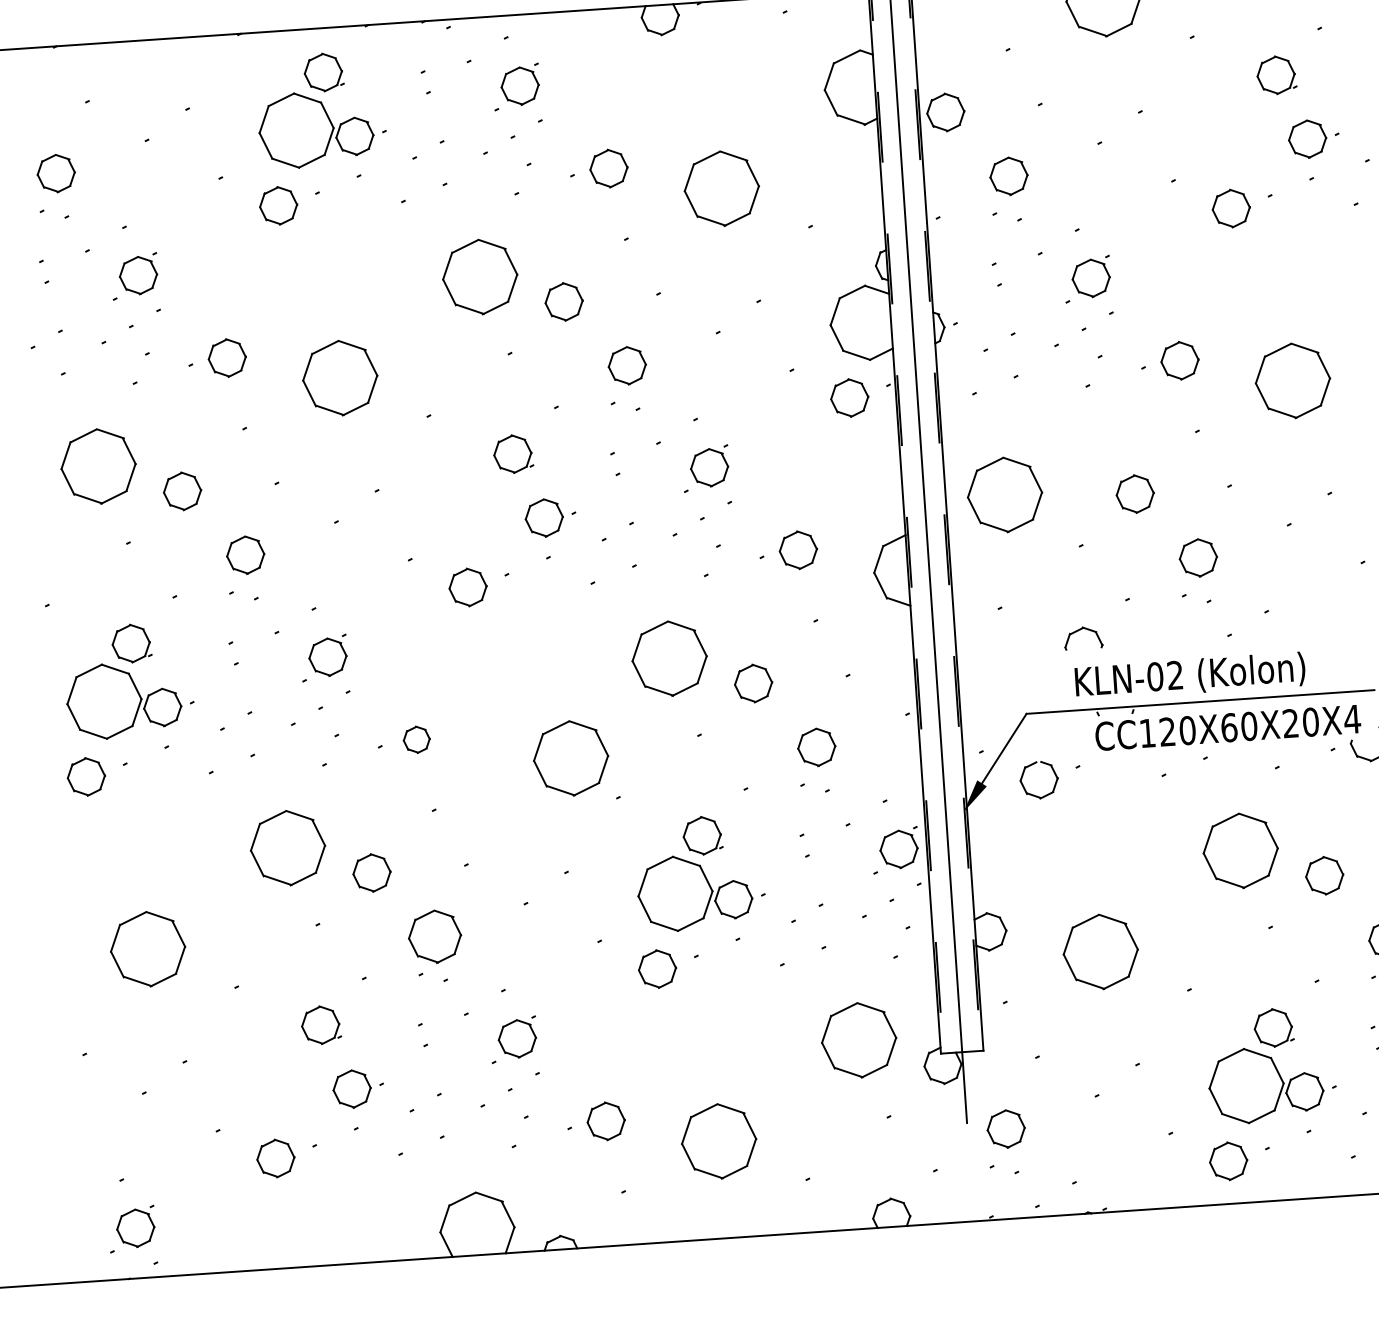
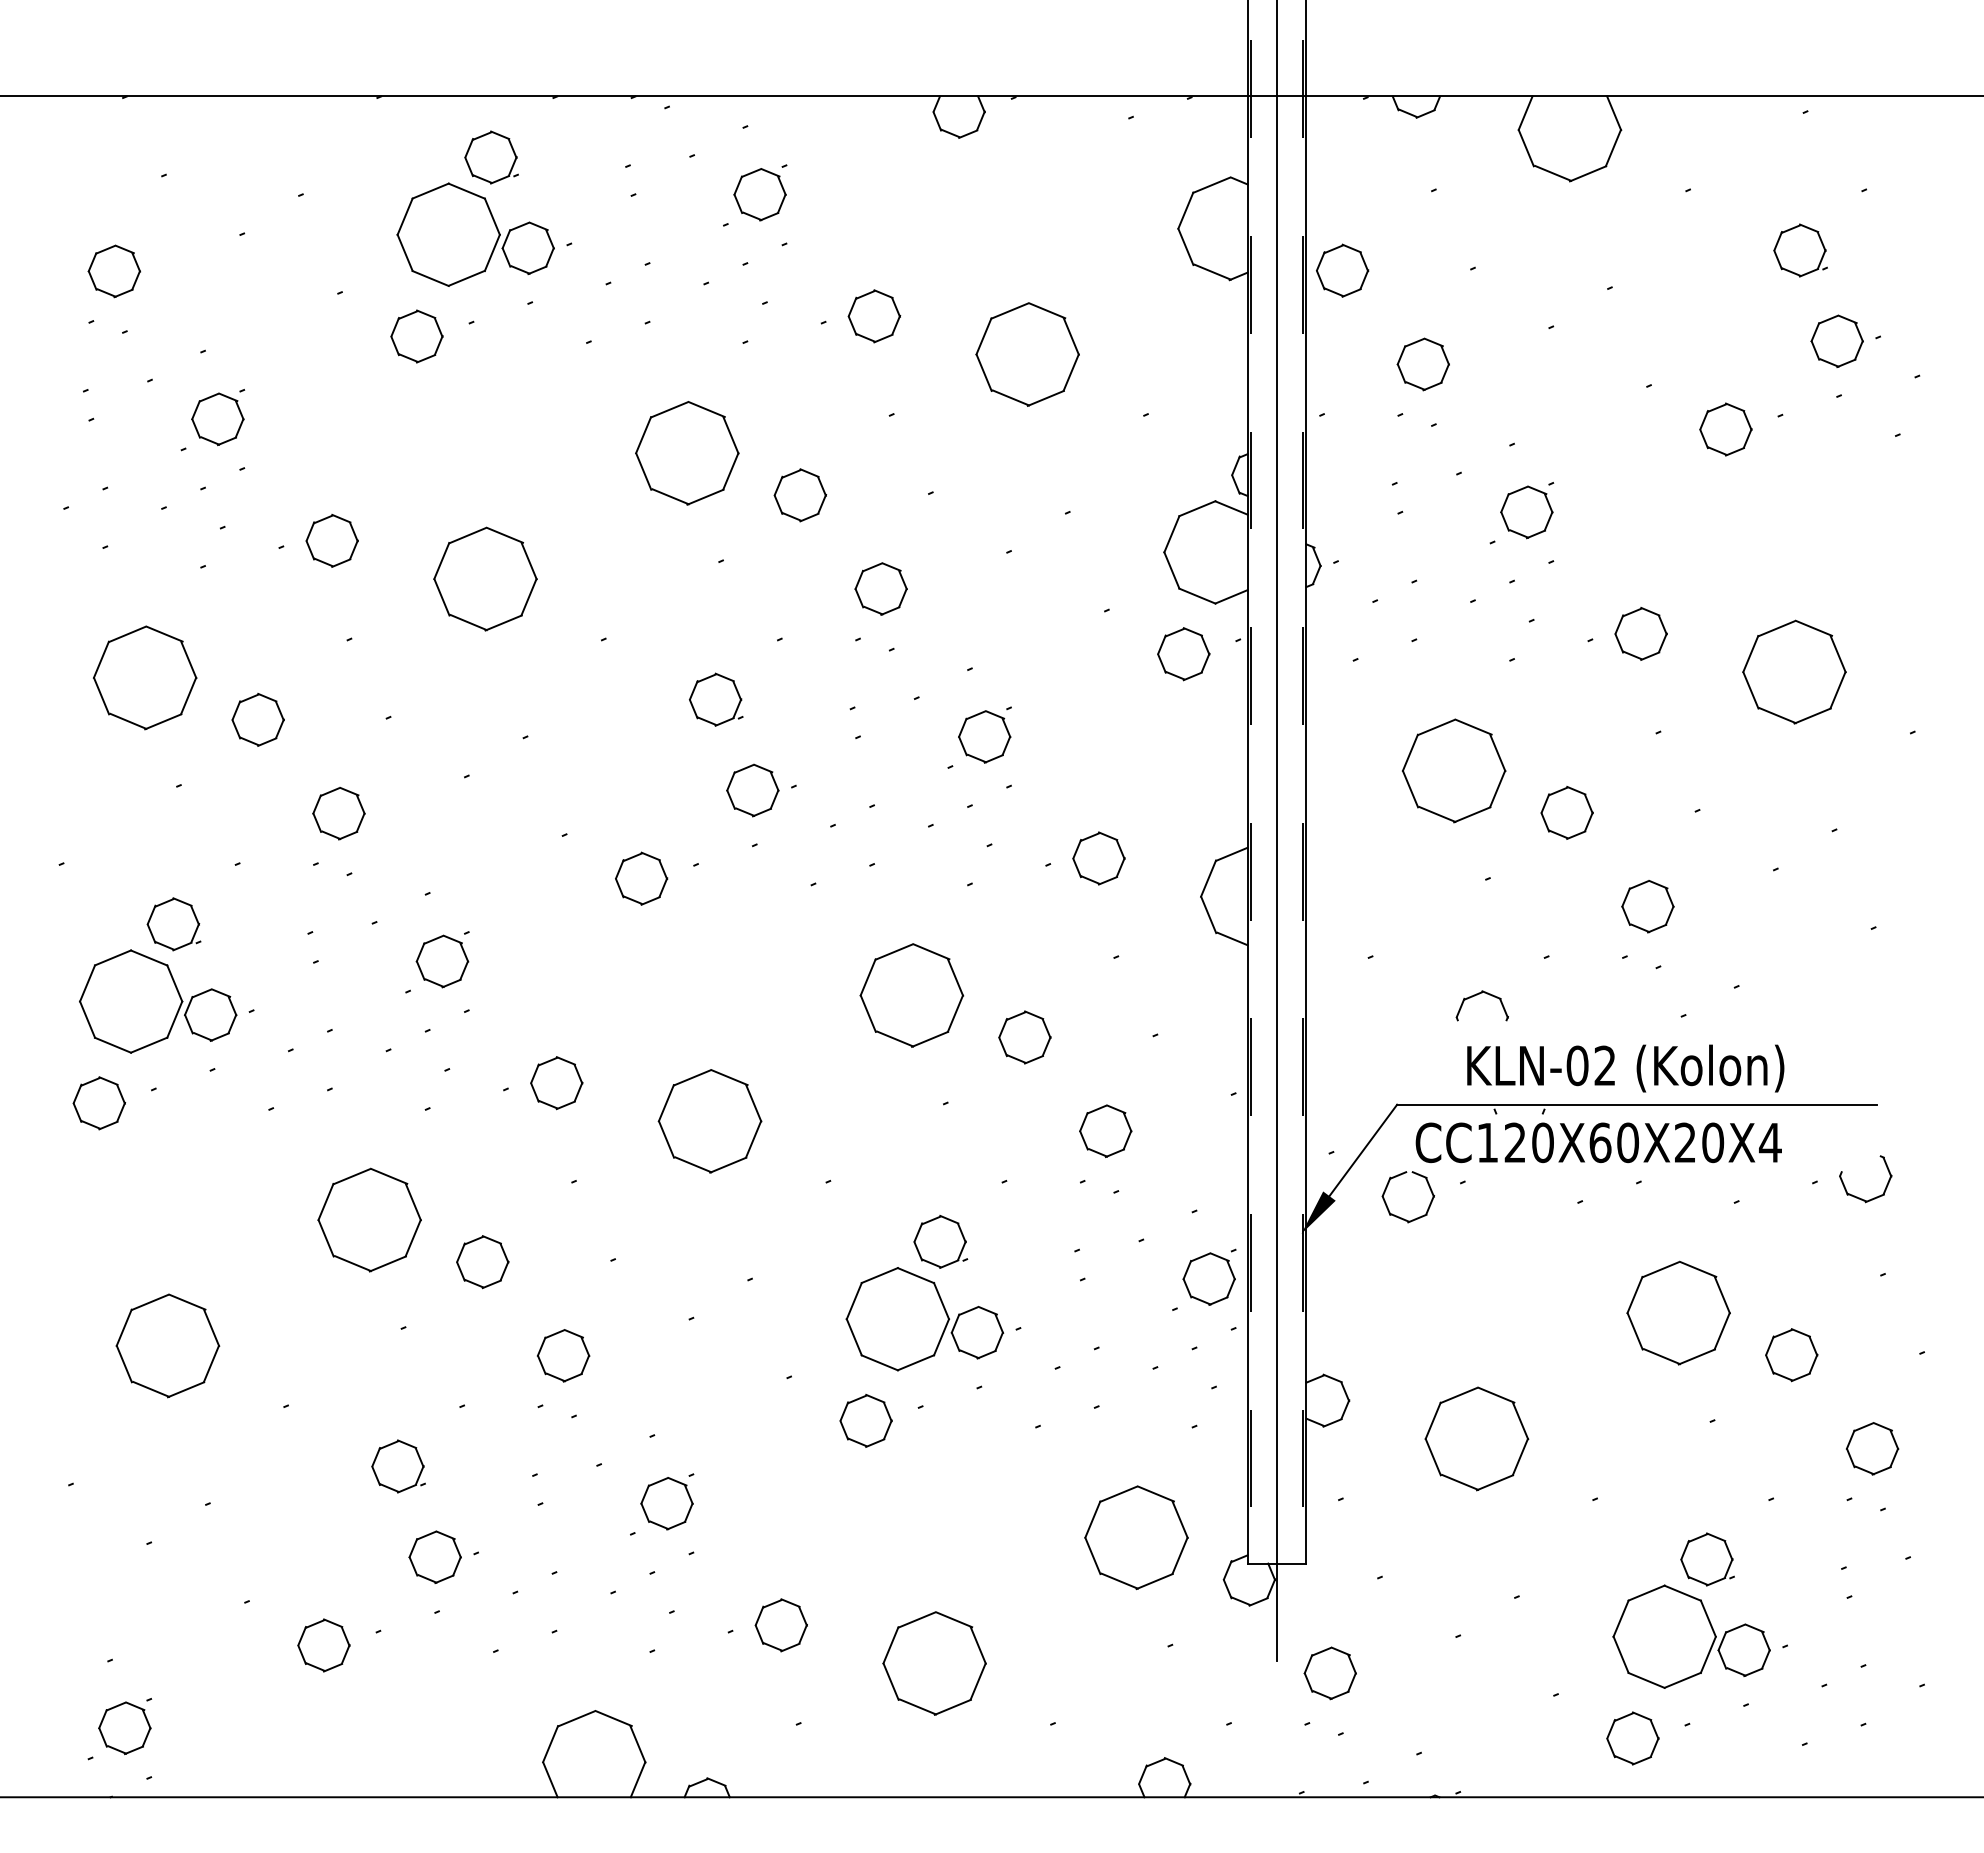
part: (1004, 494) -> (1453, 770), moved
text: (1227, 727) -> (1598, 1142), moved
part: (416, 740) -> (556, 1083), size x1.43
part: (570, 758) -> (709, 1121), moved
part: (435, 936) -> (563, 1355), size x0.71

